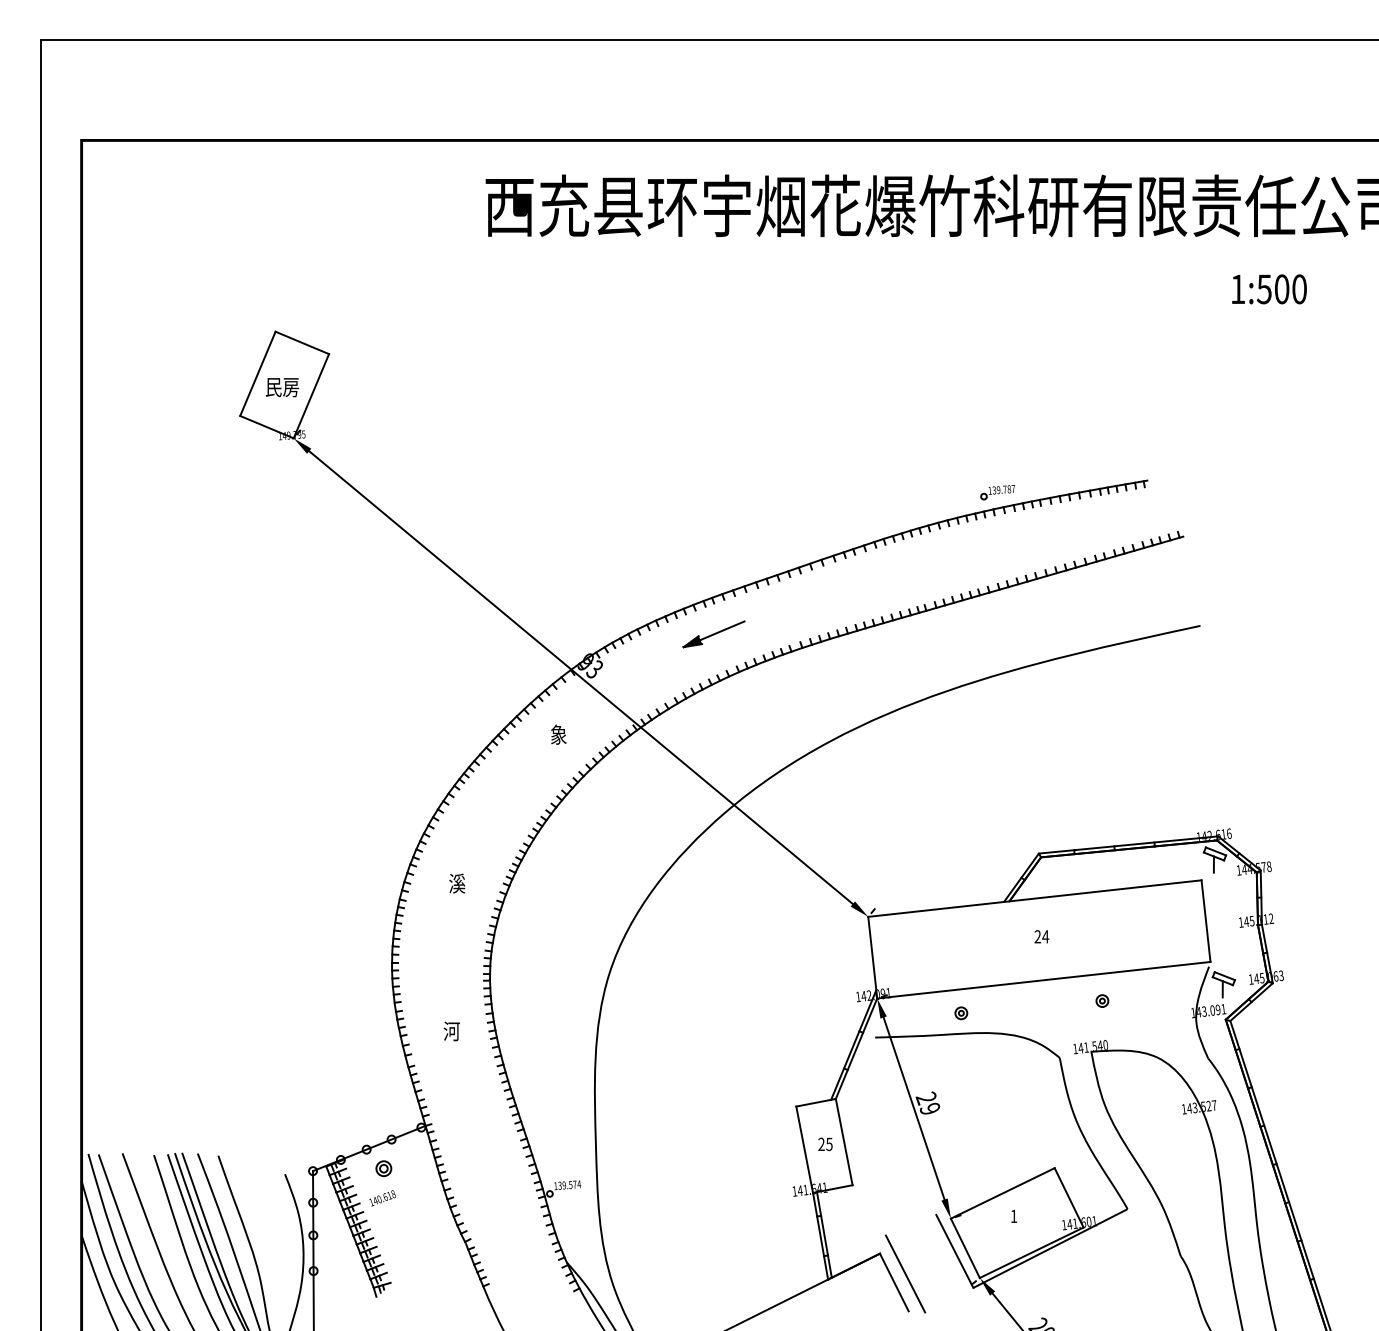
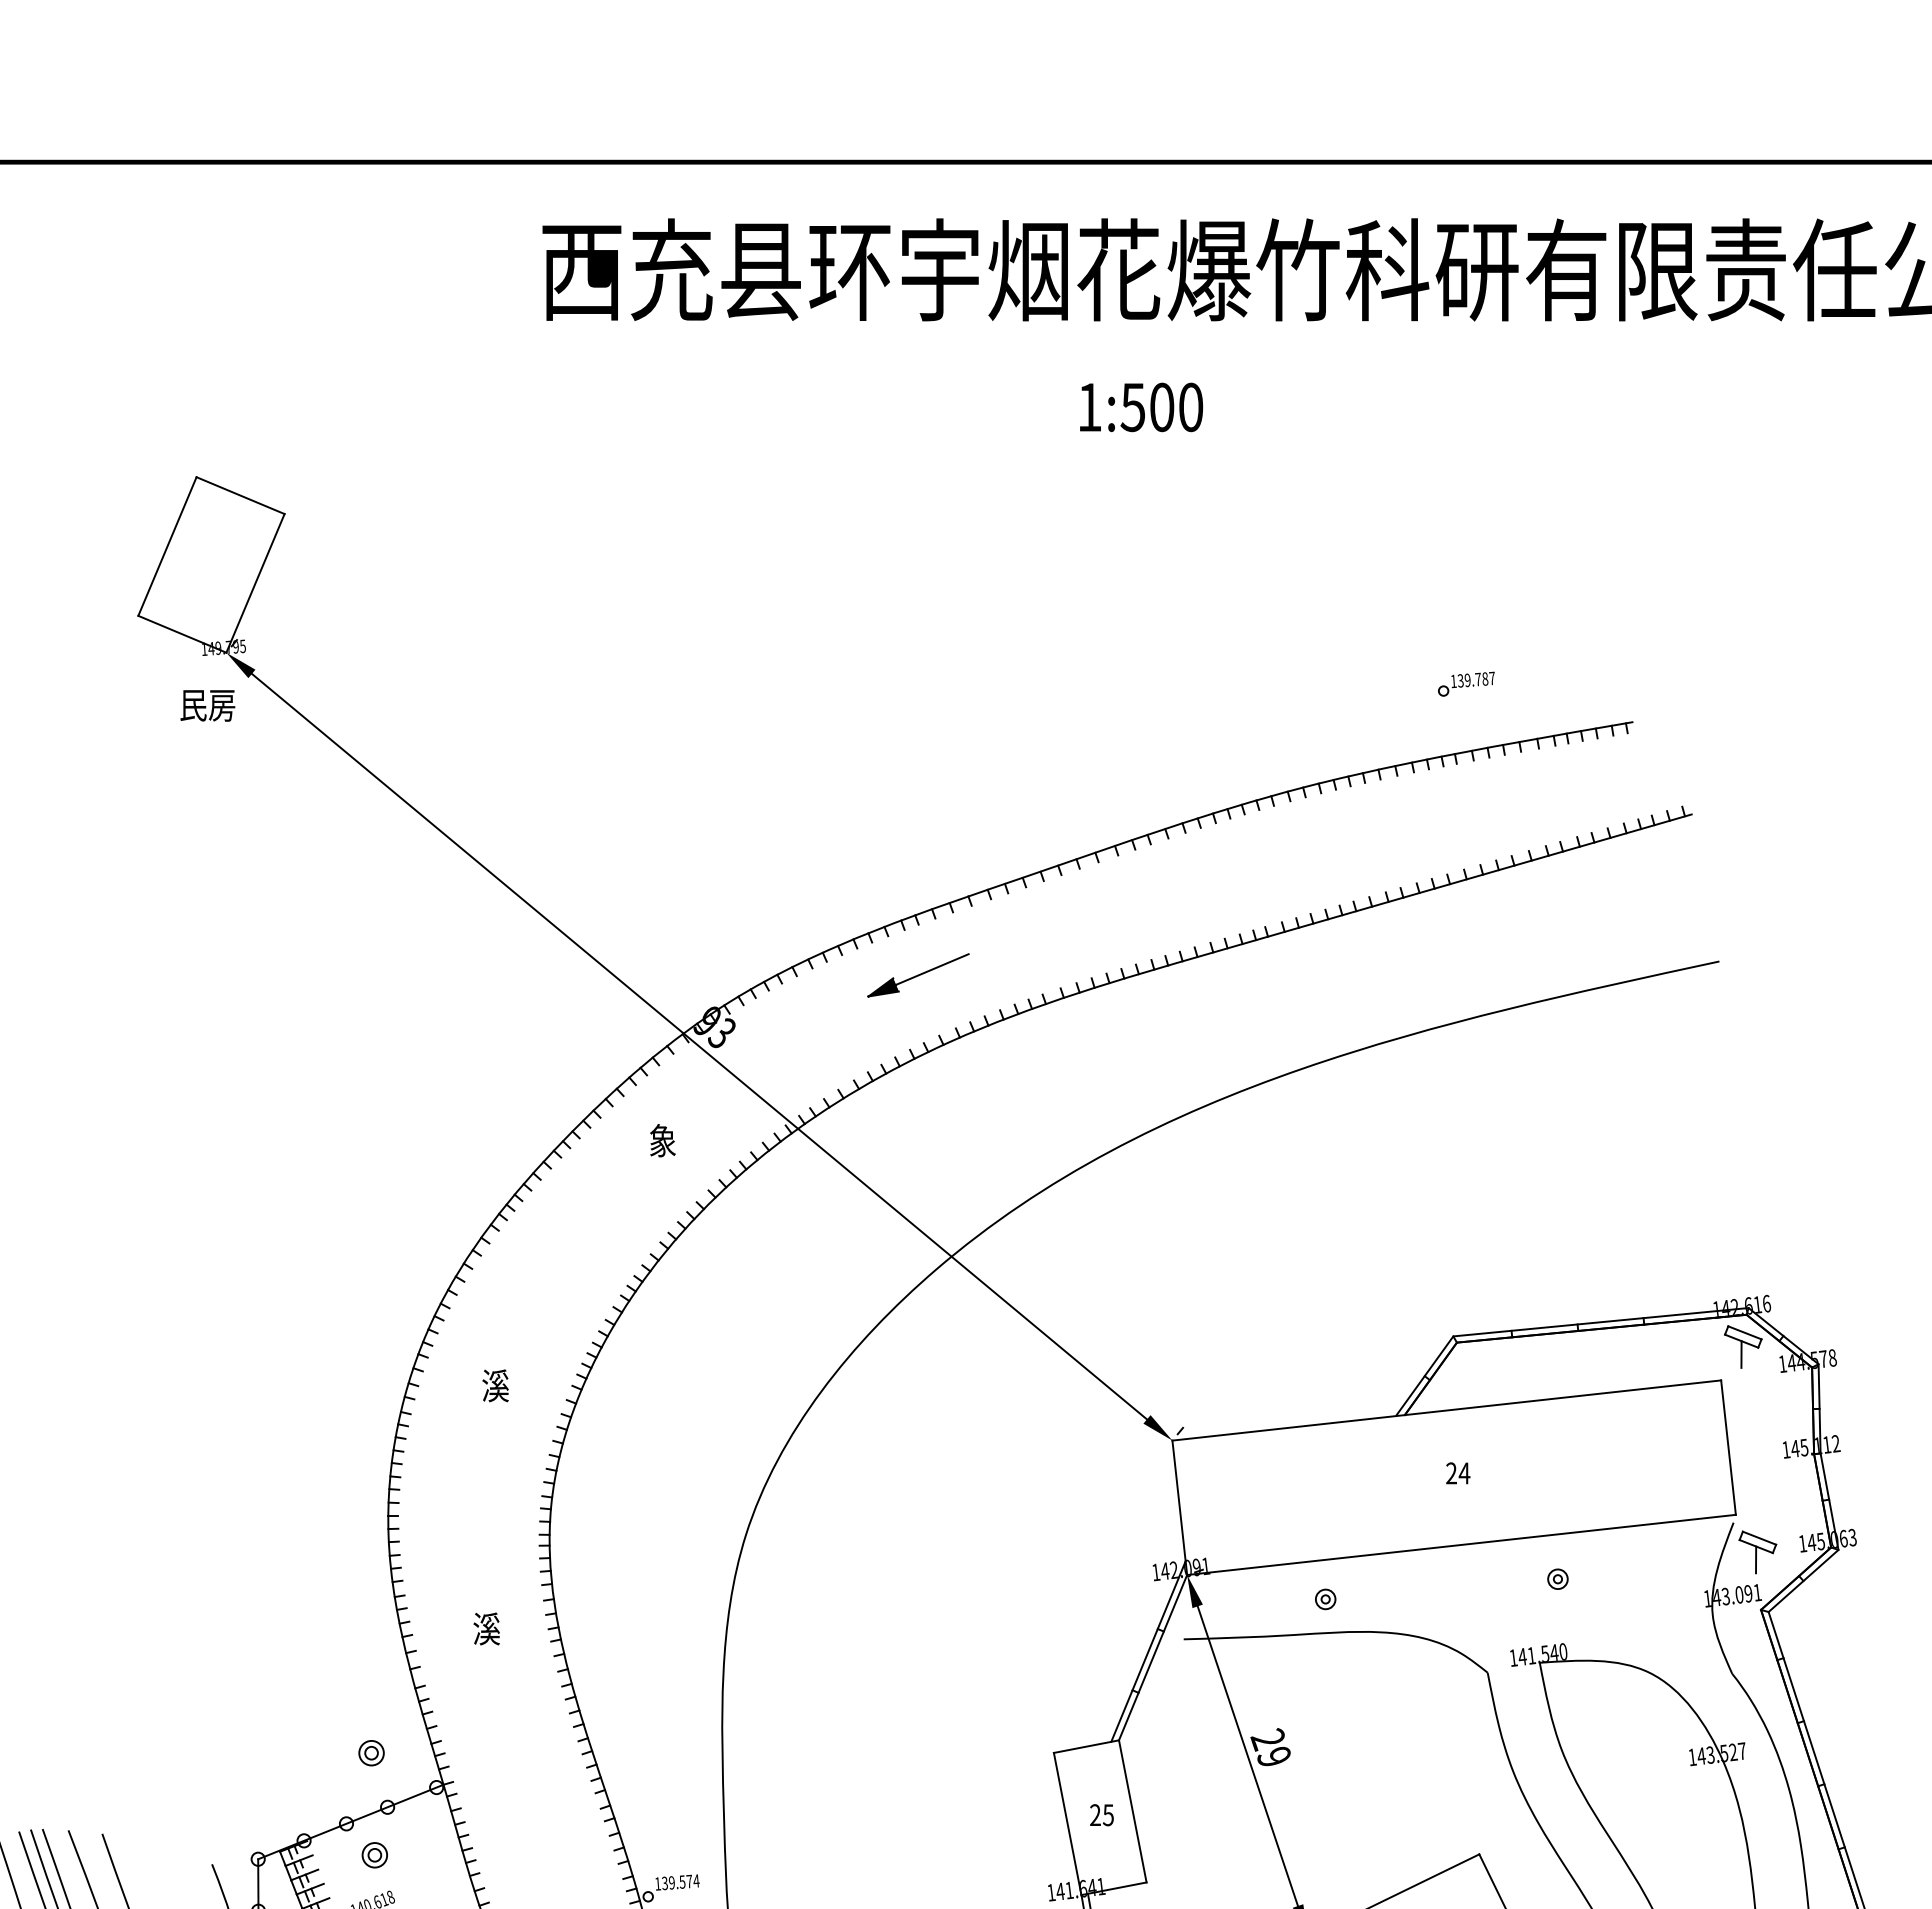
text: (1269, 289) -> (1141, 407), moved
text: (281, 387) -> (206, 705), moved
part: (997, 492) -> (1465, 684), moved
text: (451, 1031) -> (486, 1629), 河 -> 溪
part: (381, 1106) -> (370, 1752), added

